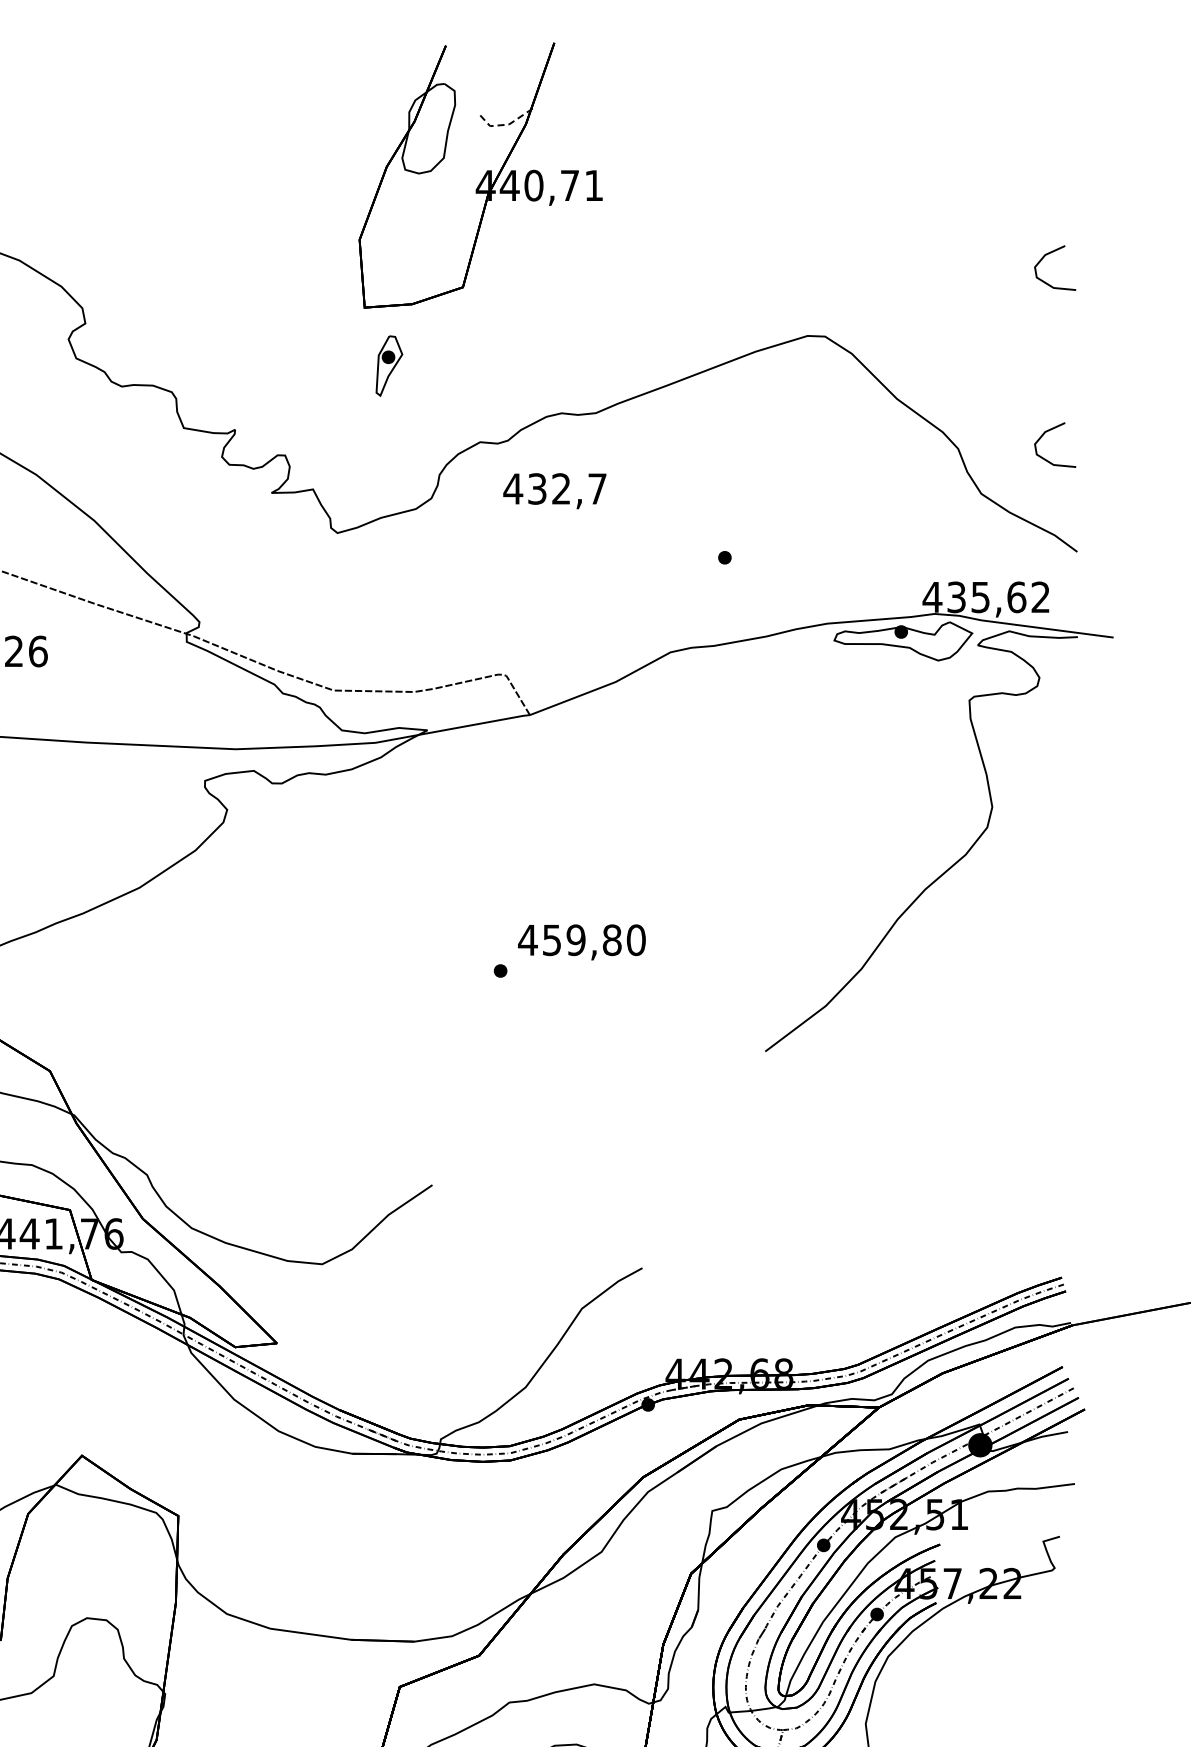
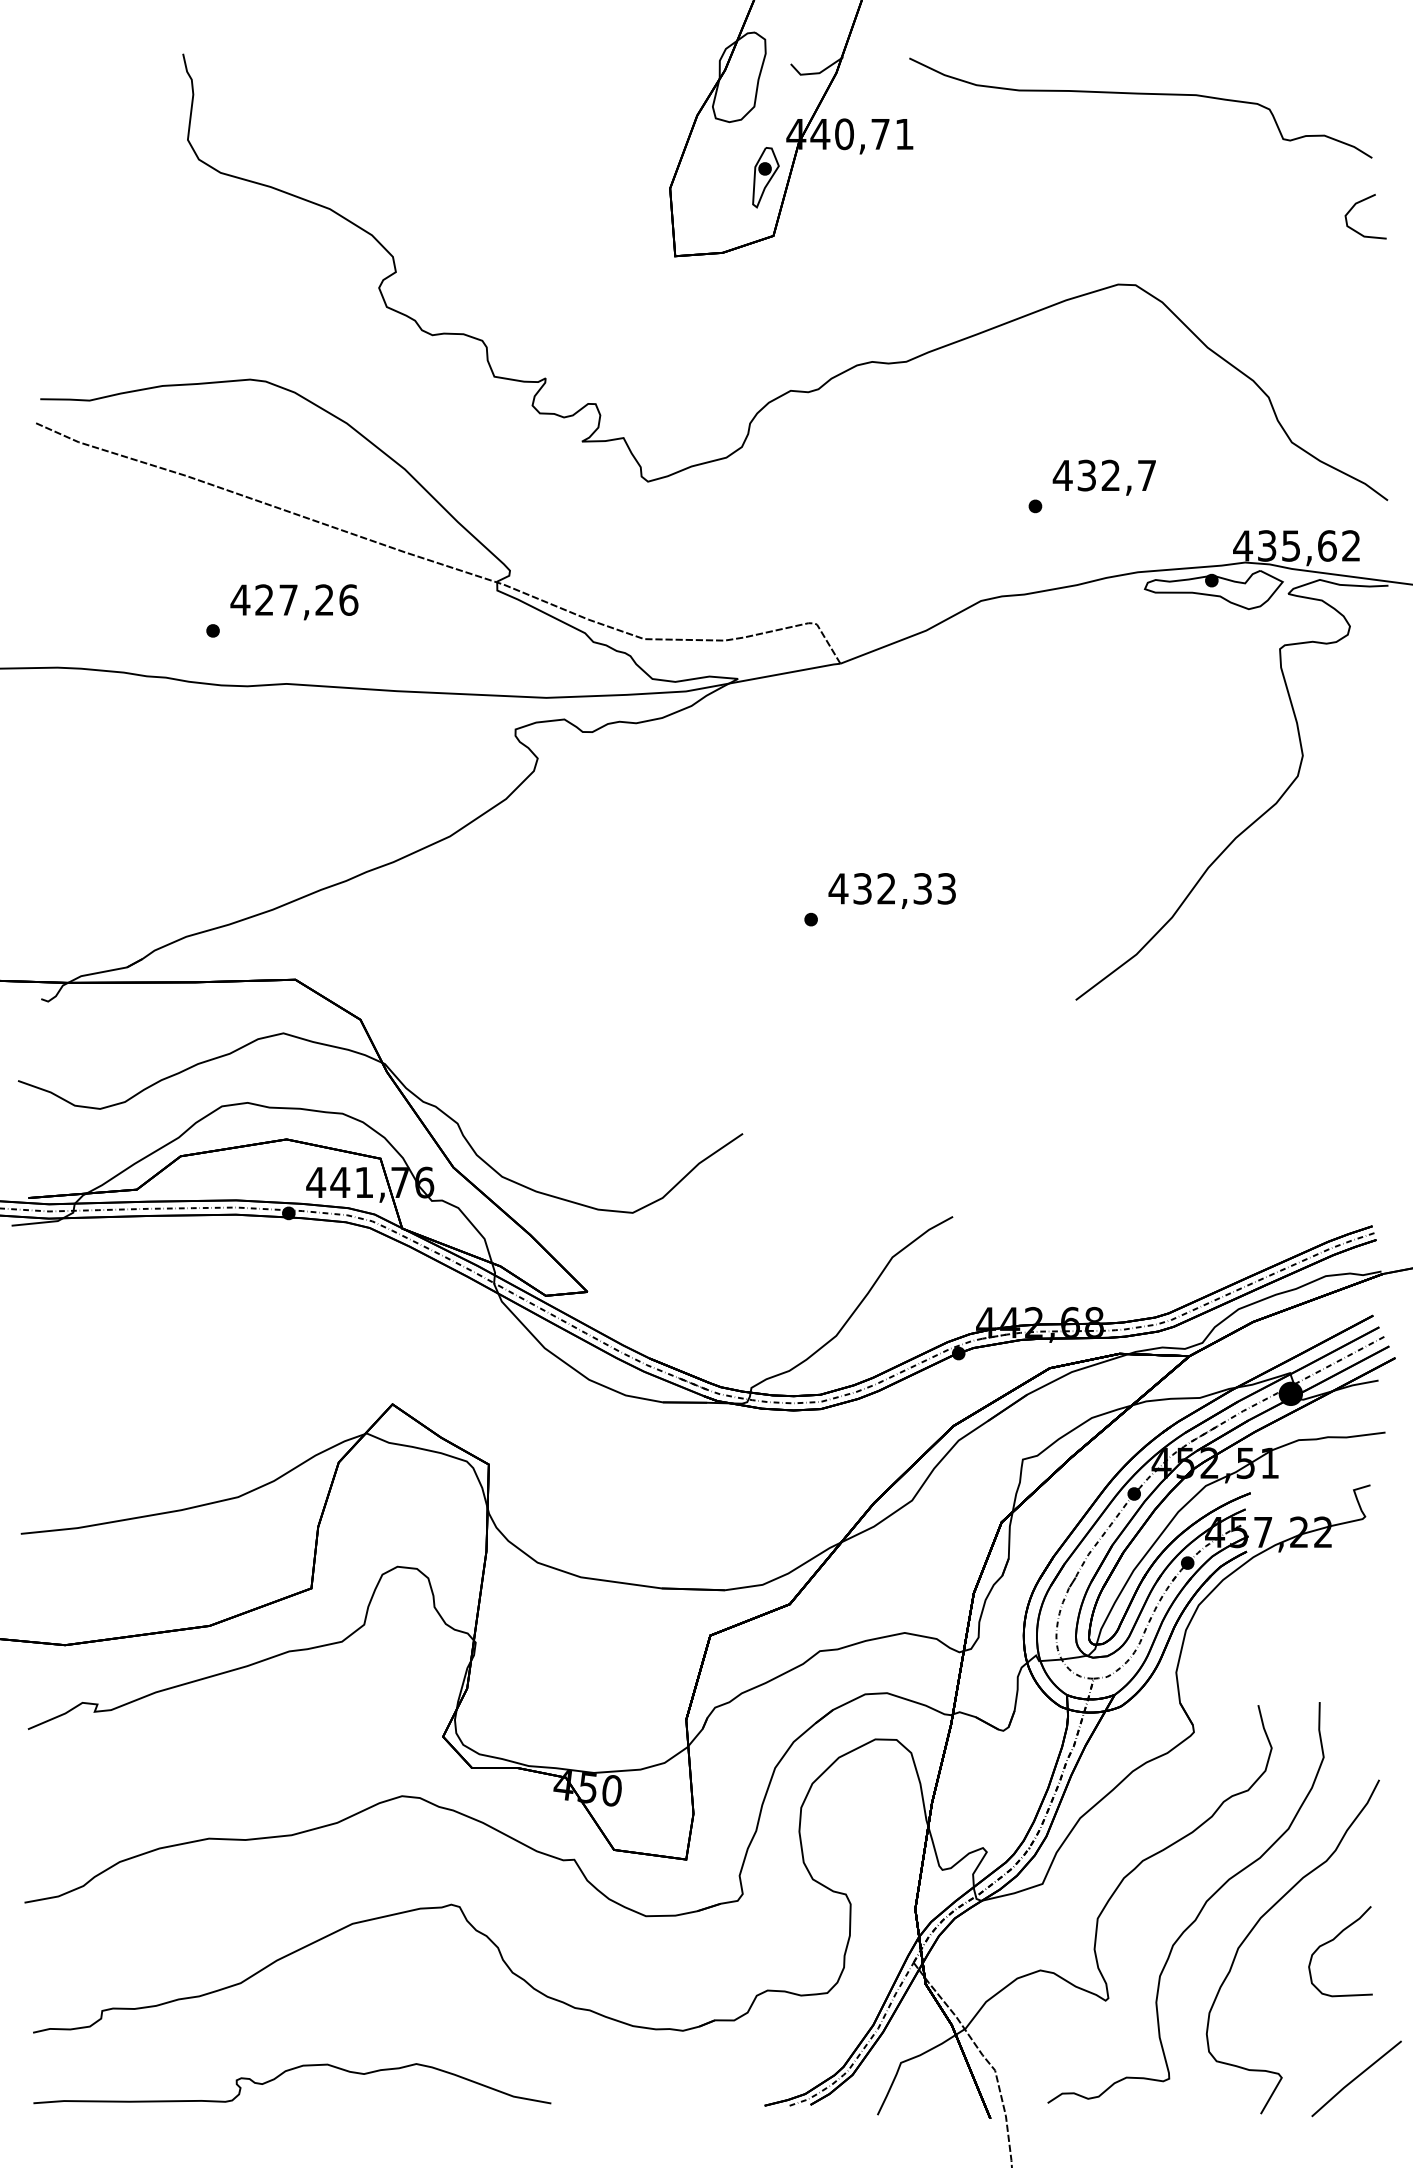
line: (506, 124) -> (817, 73), dashed -> solid
curve: (829, 145) -> (1140, 94), added
part: (388, 365) -> (765, 177), moved
curve: (1047, 431) -> (1358, 380), removed
text: (553, 490) -> (1103, 477), moved
text: (594, 939) -> (905, 888), 459,80 -> 432,33

